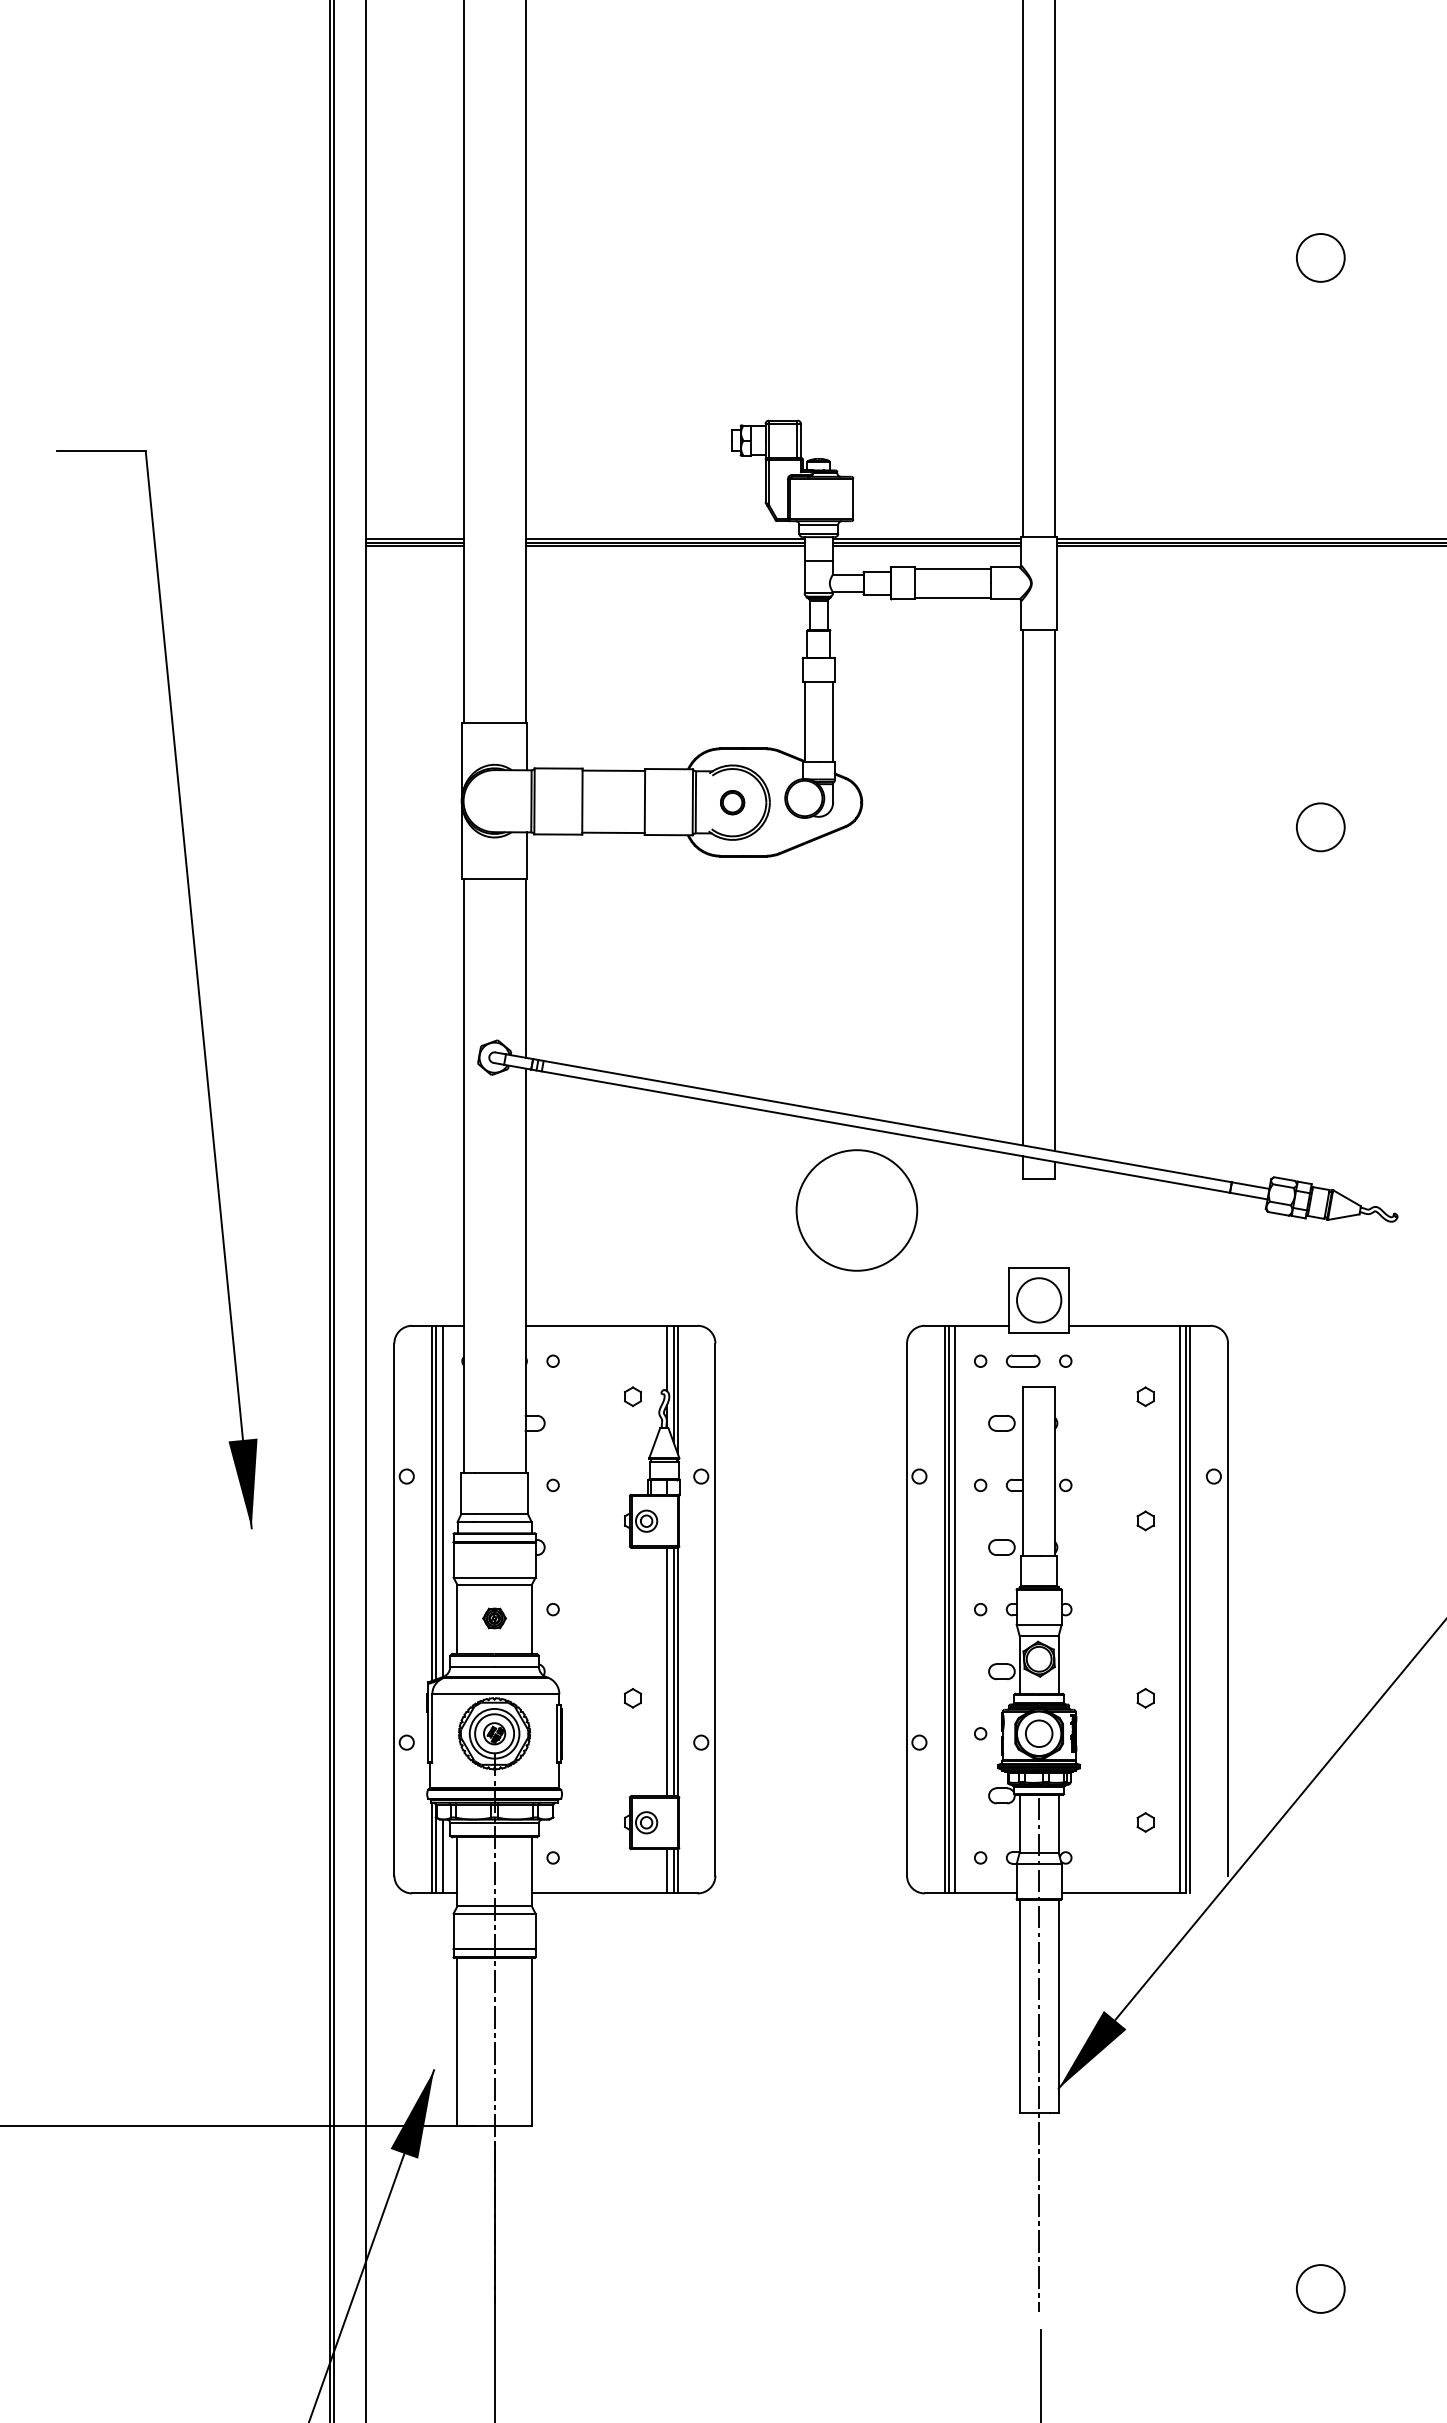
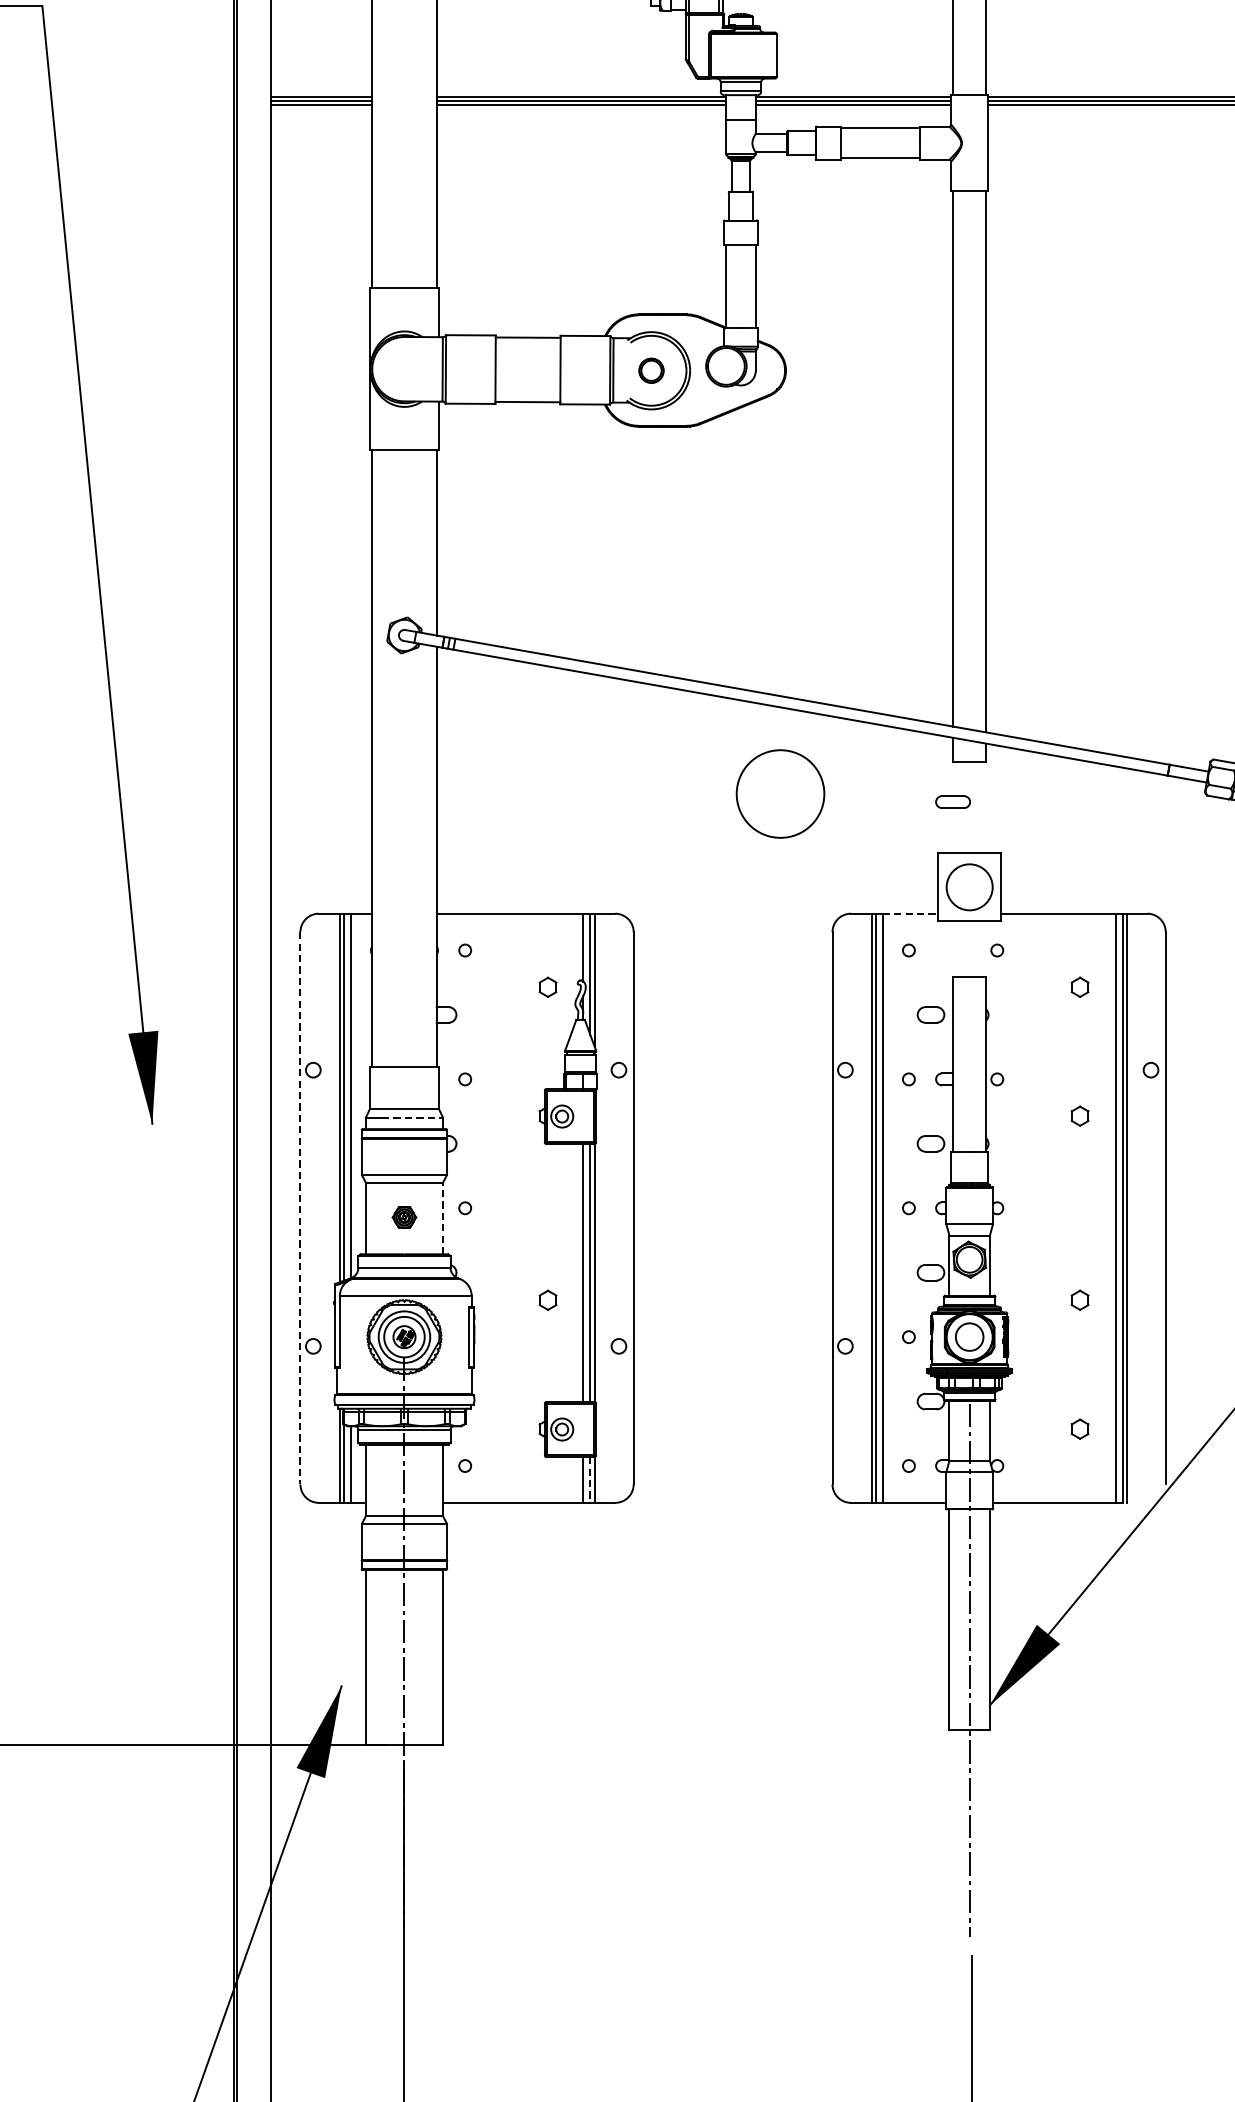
circle: (856, 1210) -> (780, 794), size x0.7
line: (982, 1325) -> (910, 913), solid -> dashed
part: (1022, 1360) -> (952, 801), moved
line: (502, 1522) -> (412, 1117), solid -> dashed
line: (394, 1610) -> (300, 1209), solid -> dashed
line: (531, 1619) -> (442, 1218), solid -> dashed
line: (673, 1871) -> (590, 1480), solid -> dashed

